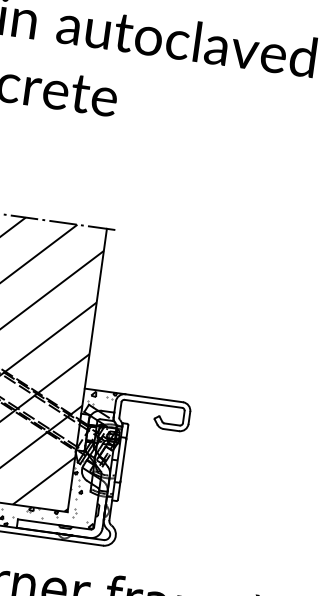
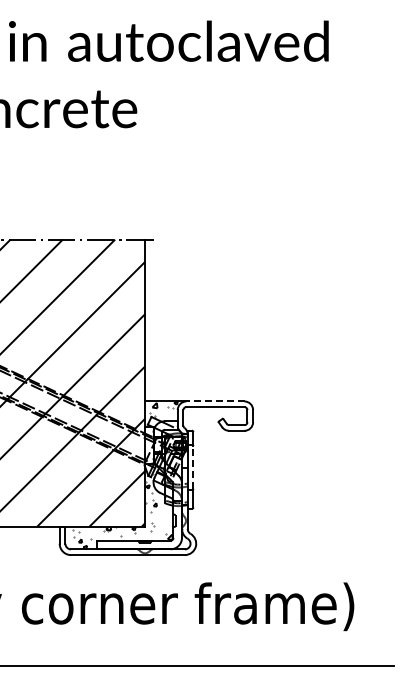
line: (153, 398) -> (214, 401), solid -> dashed
line: (123, 460) -> (193, 467), solid -> dashed

